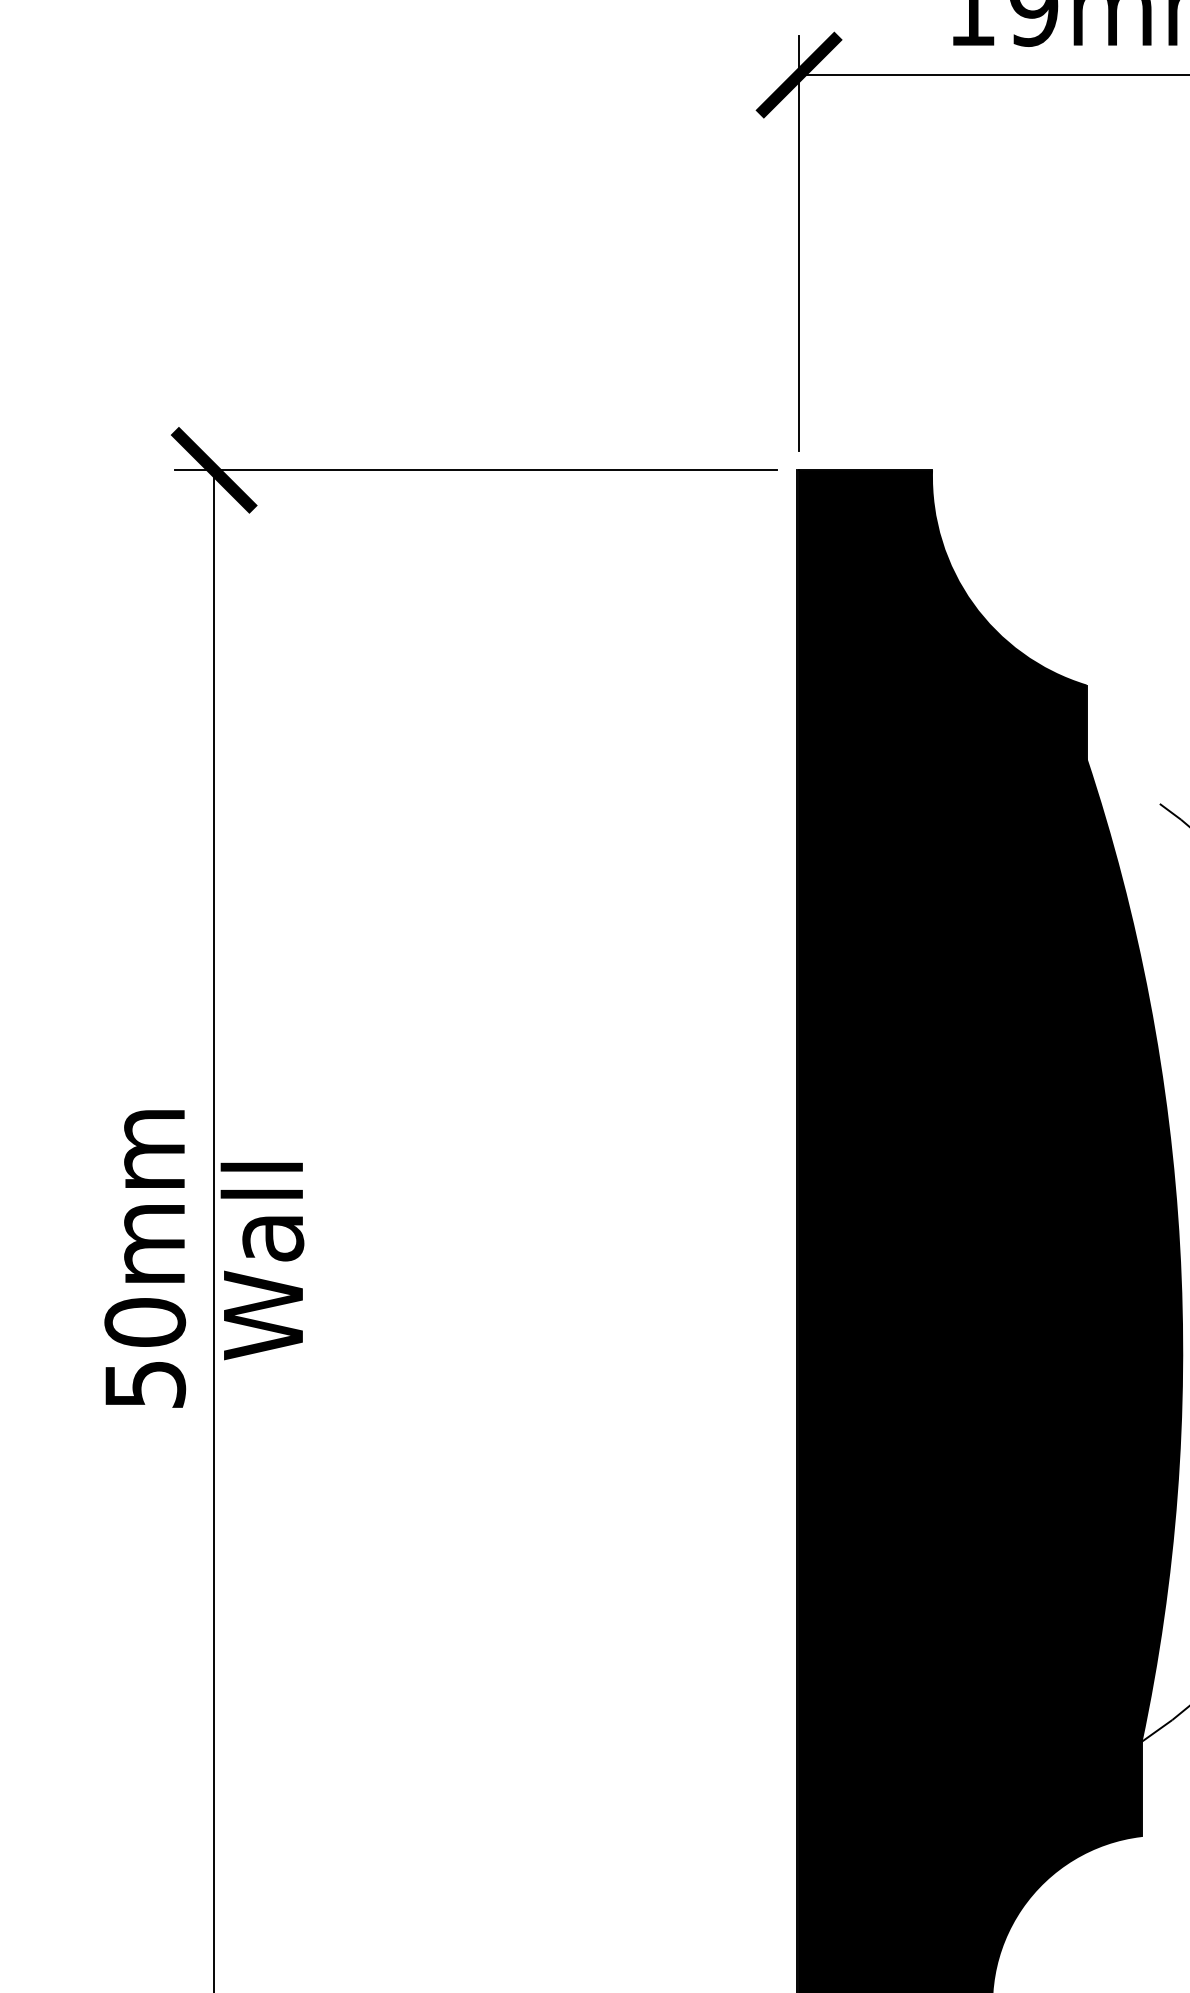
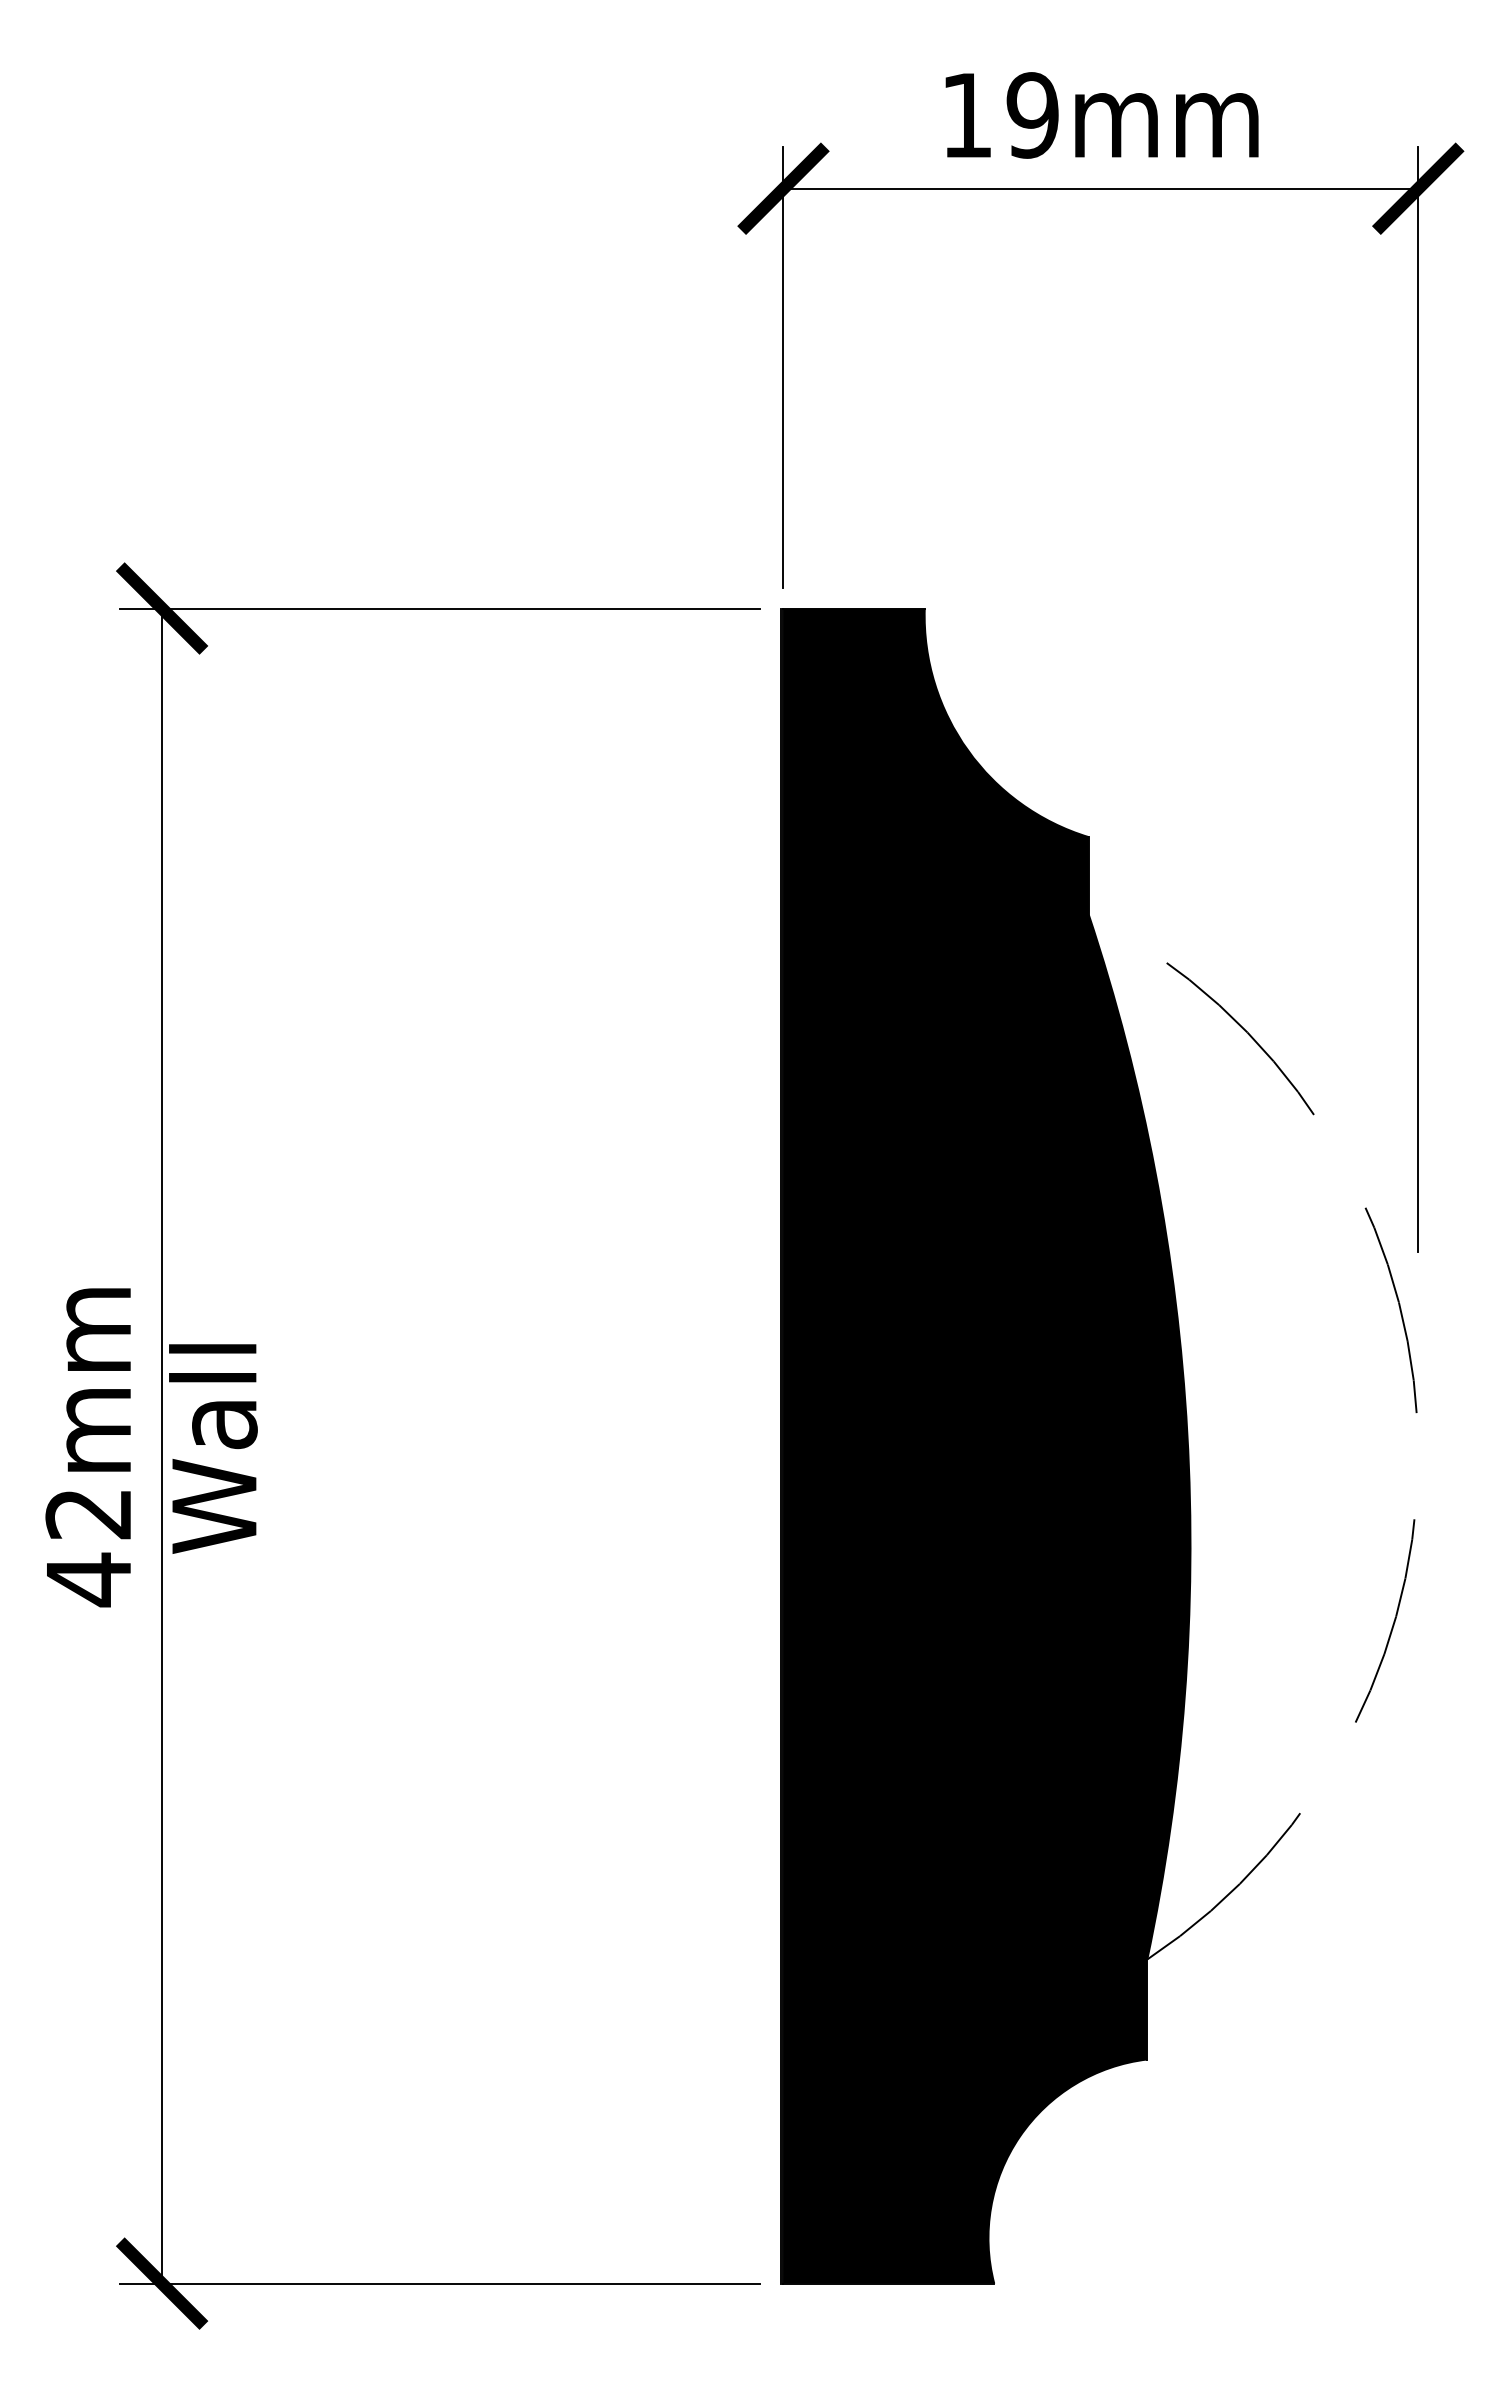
text: (144, 1354) -> (88, 1547), 50mm -> 42mm

